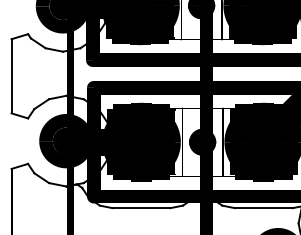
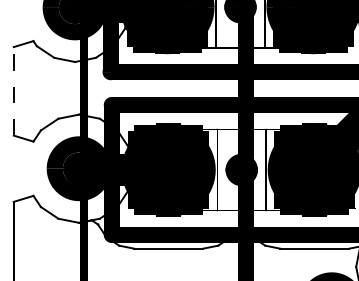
line: (11, 75) -> (13, 90), solid -> dashed

